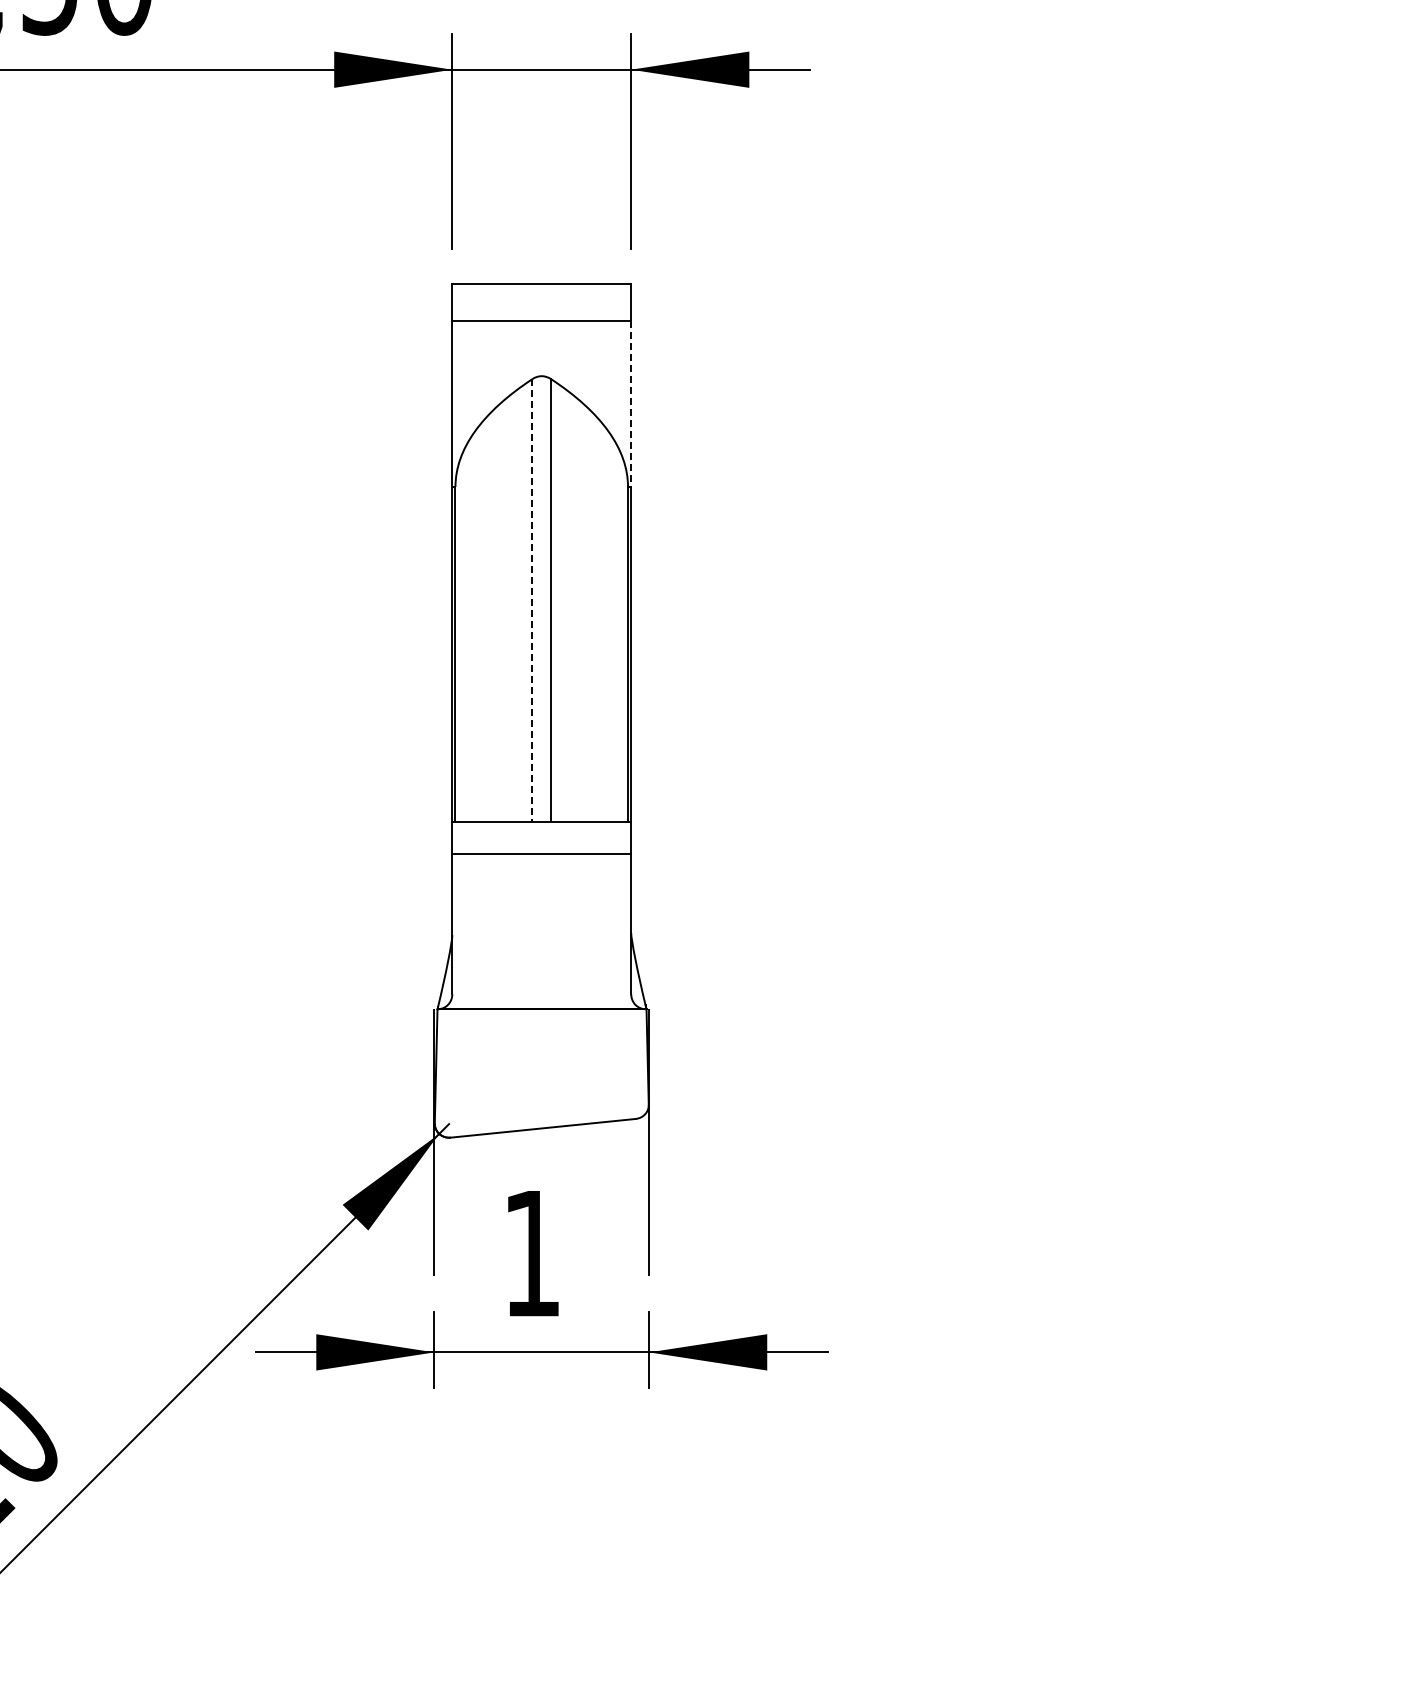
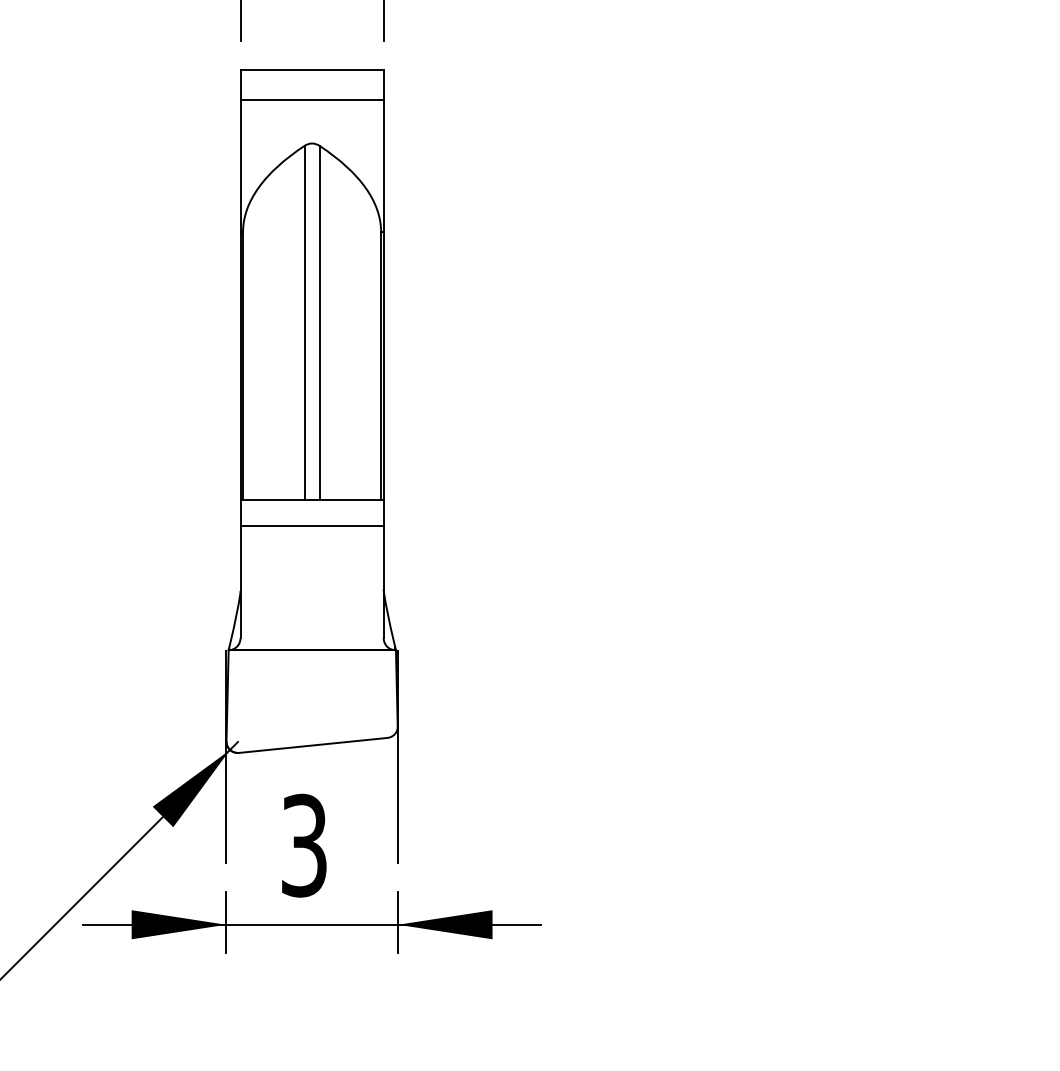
line: (631, 404) -> (383, 166), dashed -> solid
line: (532, 600) -> (304, 323), dashed -> solid
text: (531, 1253) -> (303, 845), 1 -> 3

